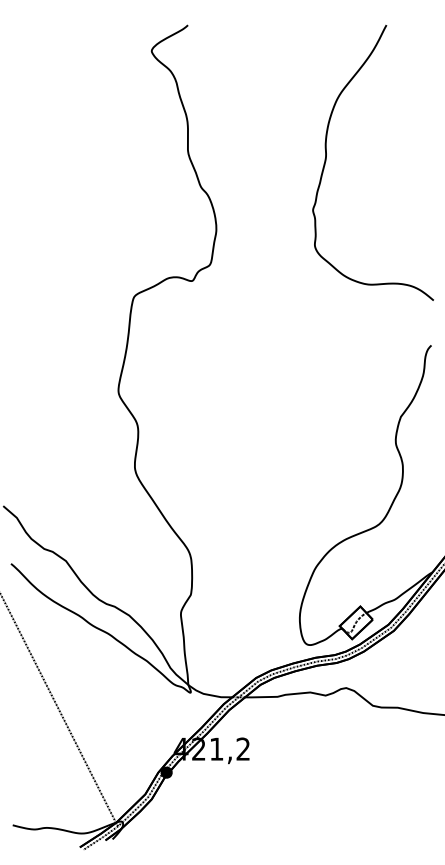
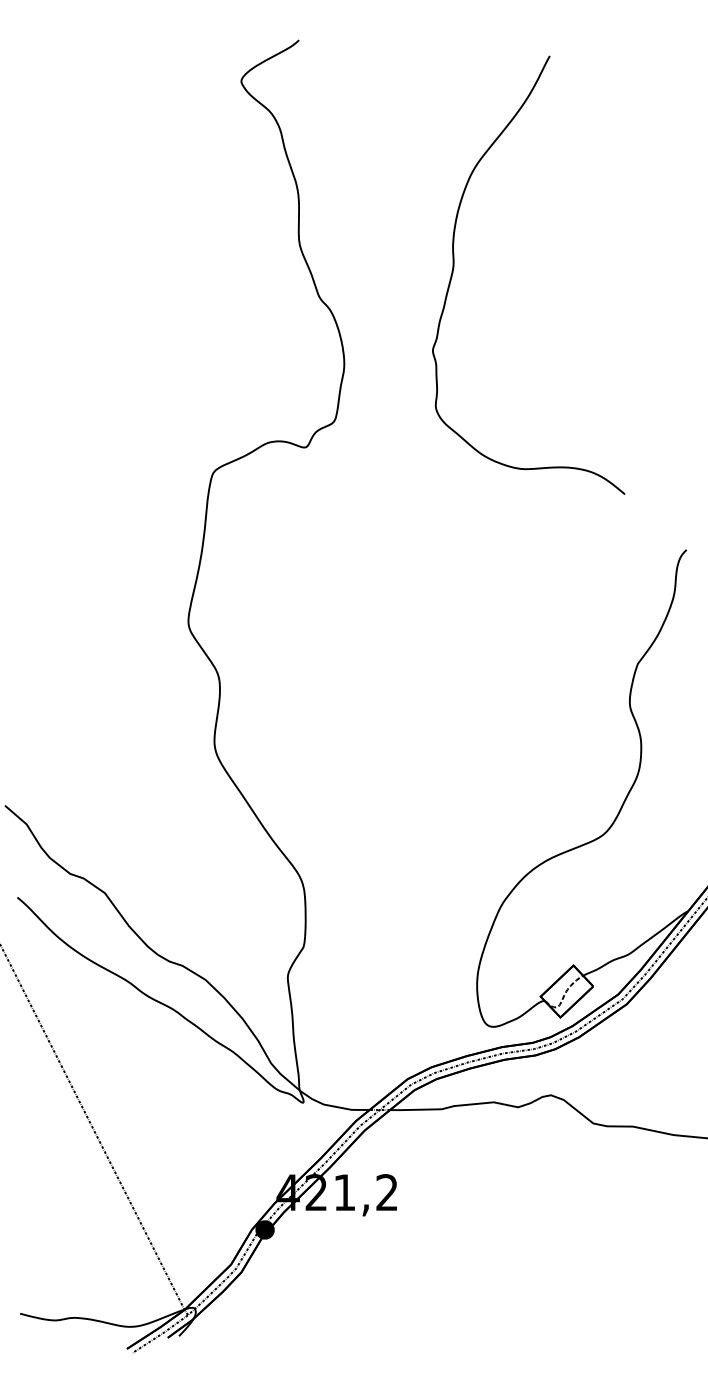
curve: (326, 161) -> (454, 273), moved

